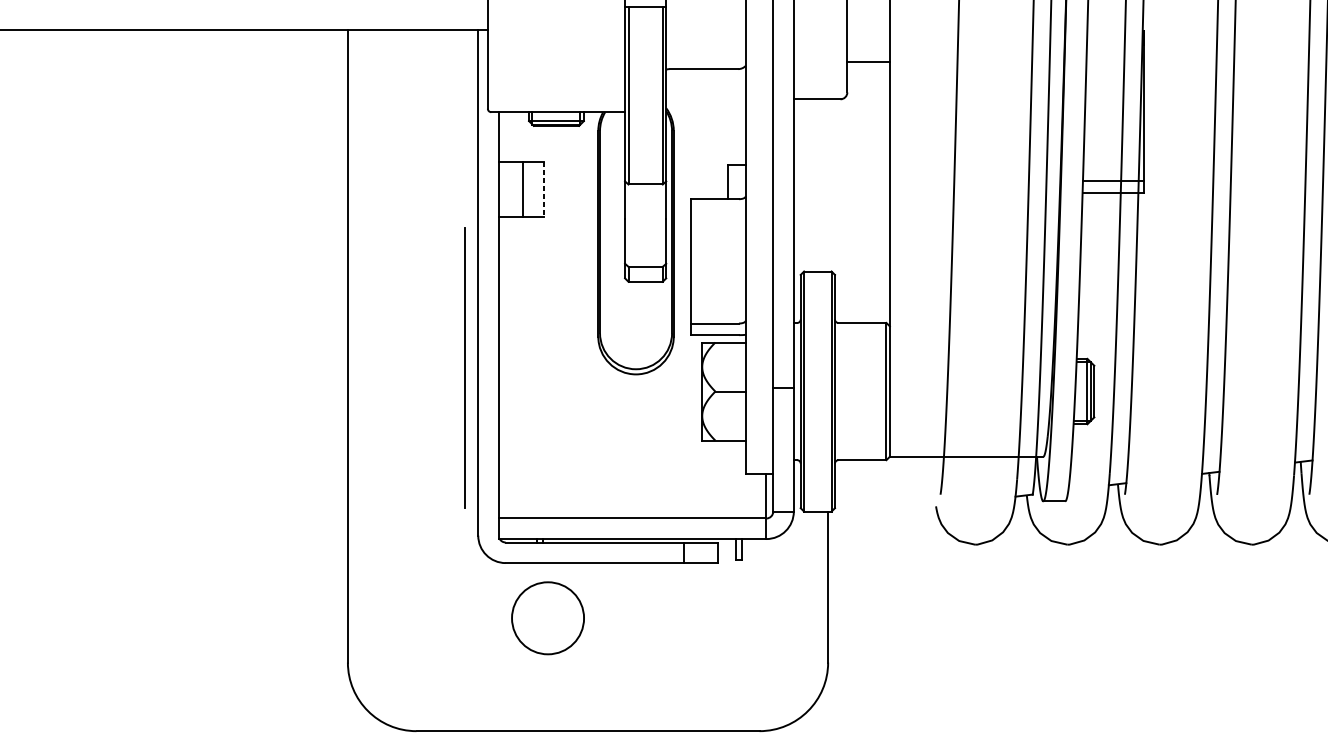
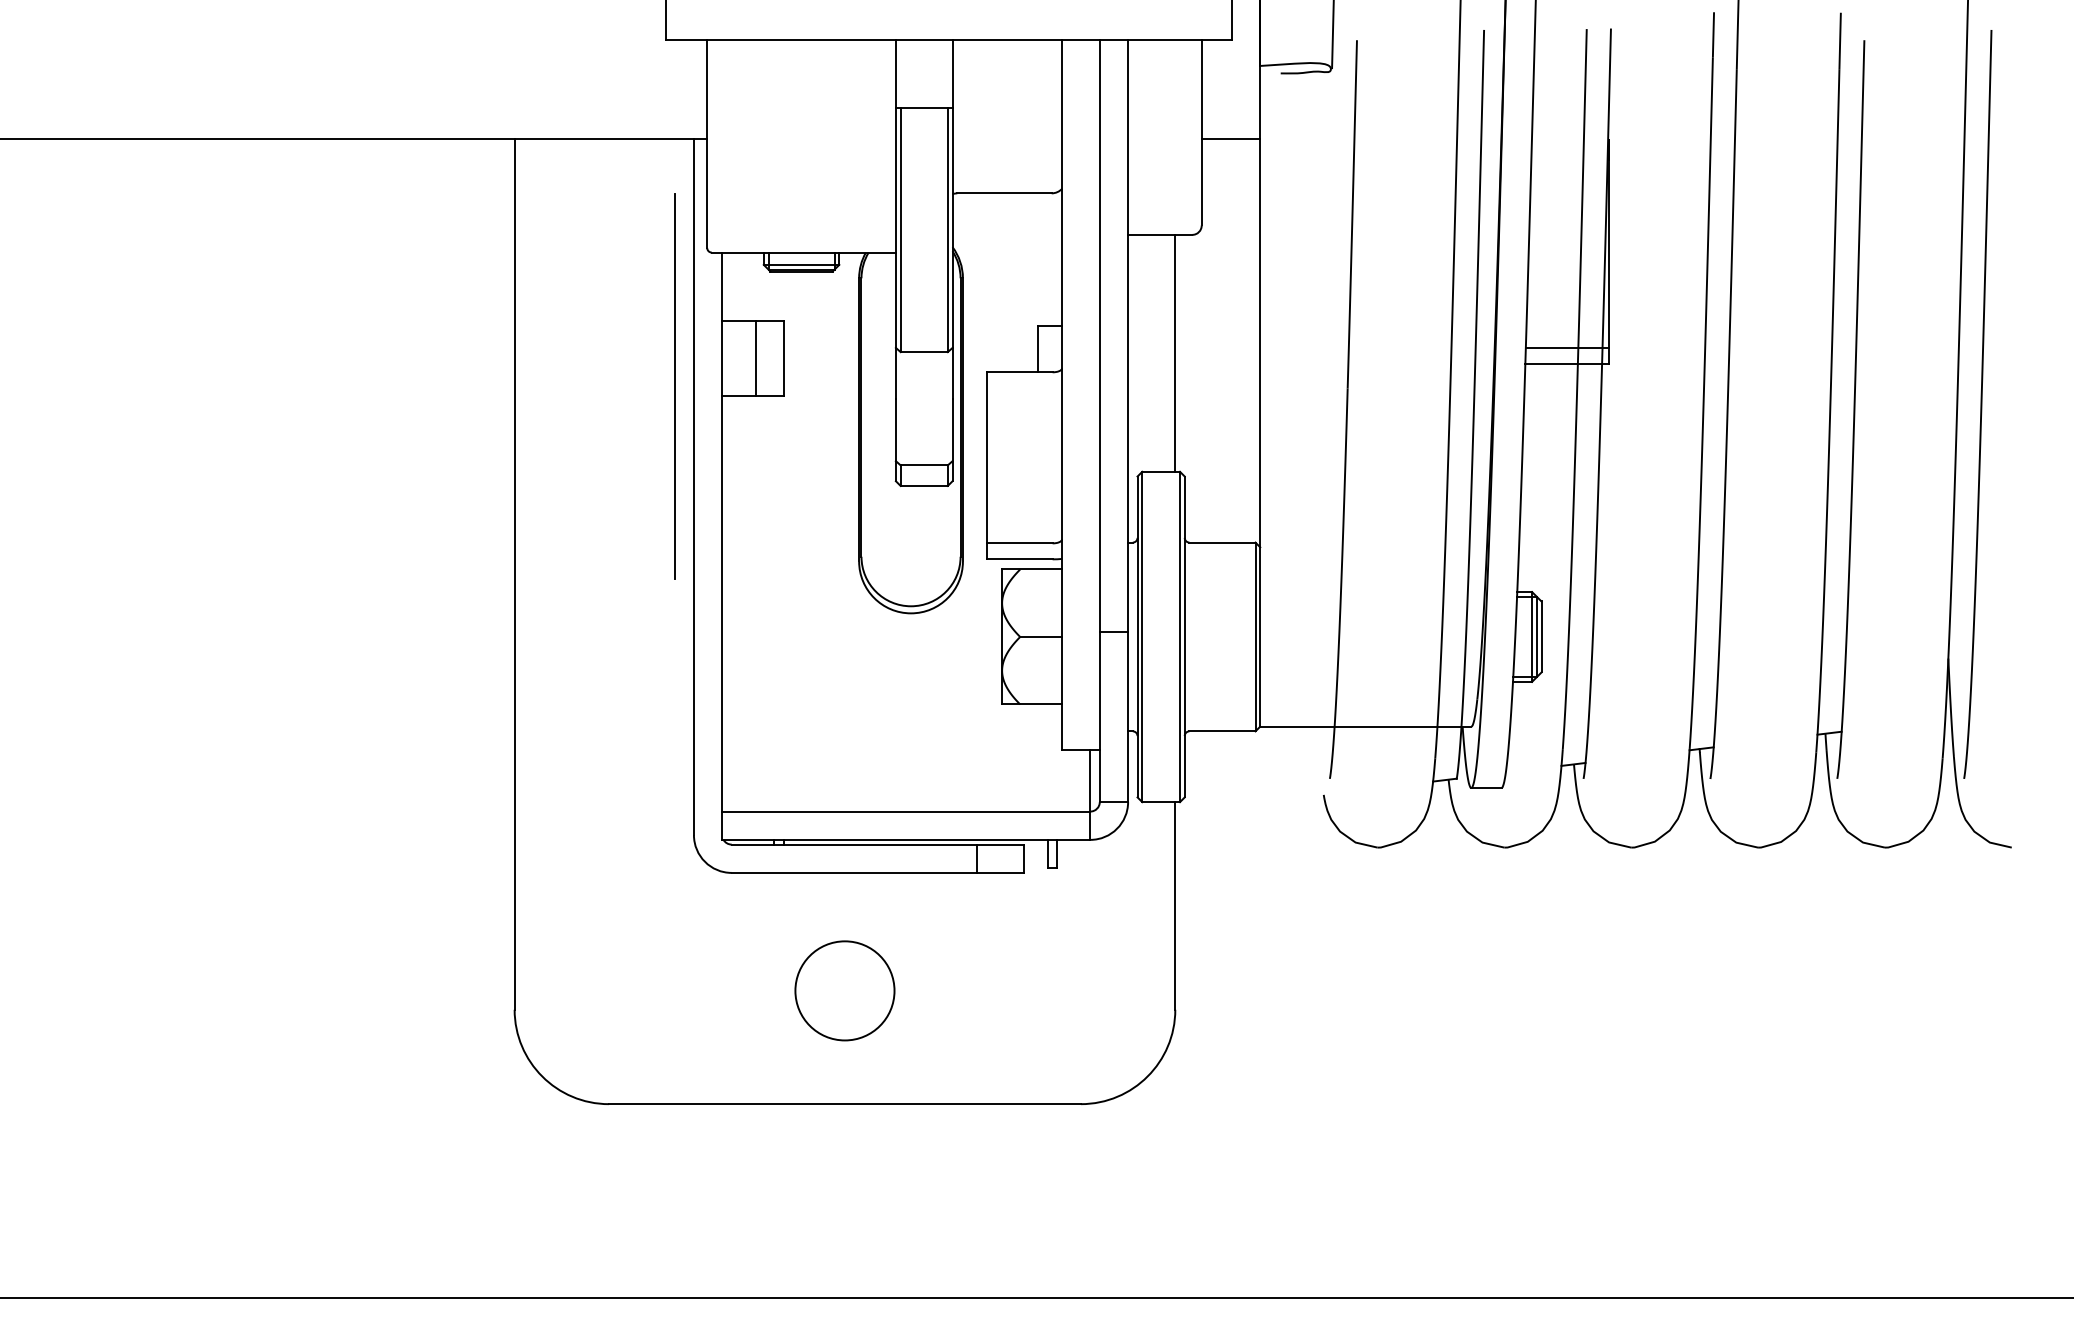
line: (868, 62) -> (1230, 139), moved
line: (828, 184) -> (1175, 352), added
line: (544, 189) -> (784, 358), dashed -> solid
line: (464, 367) -> (674, 386), moved
circle: (547, 618) -> (844, 990), moved

